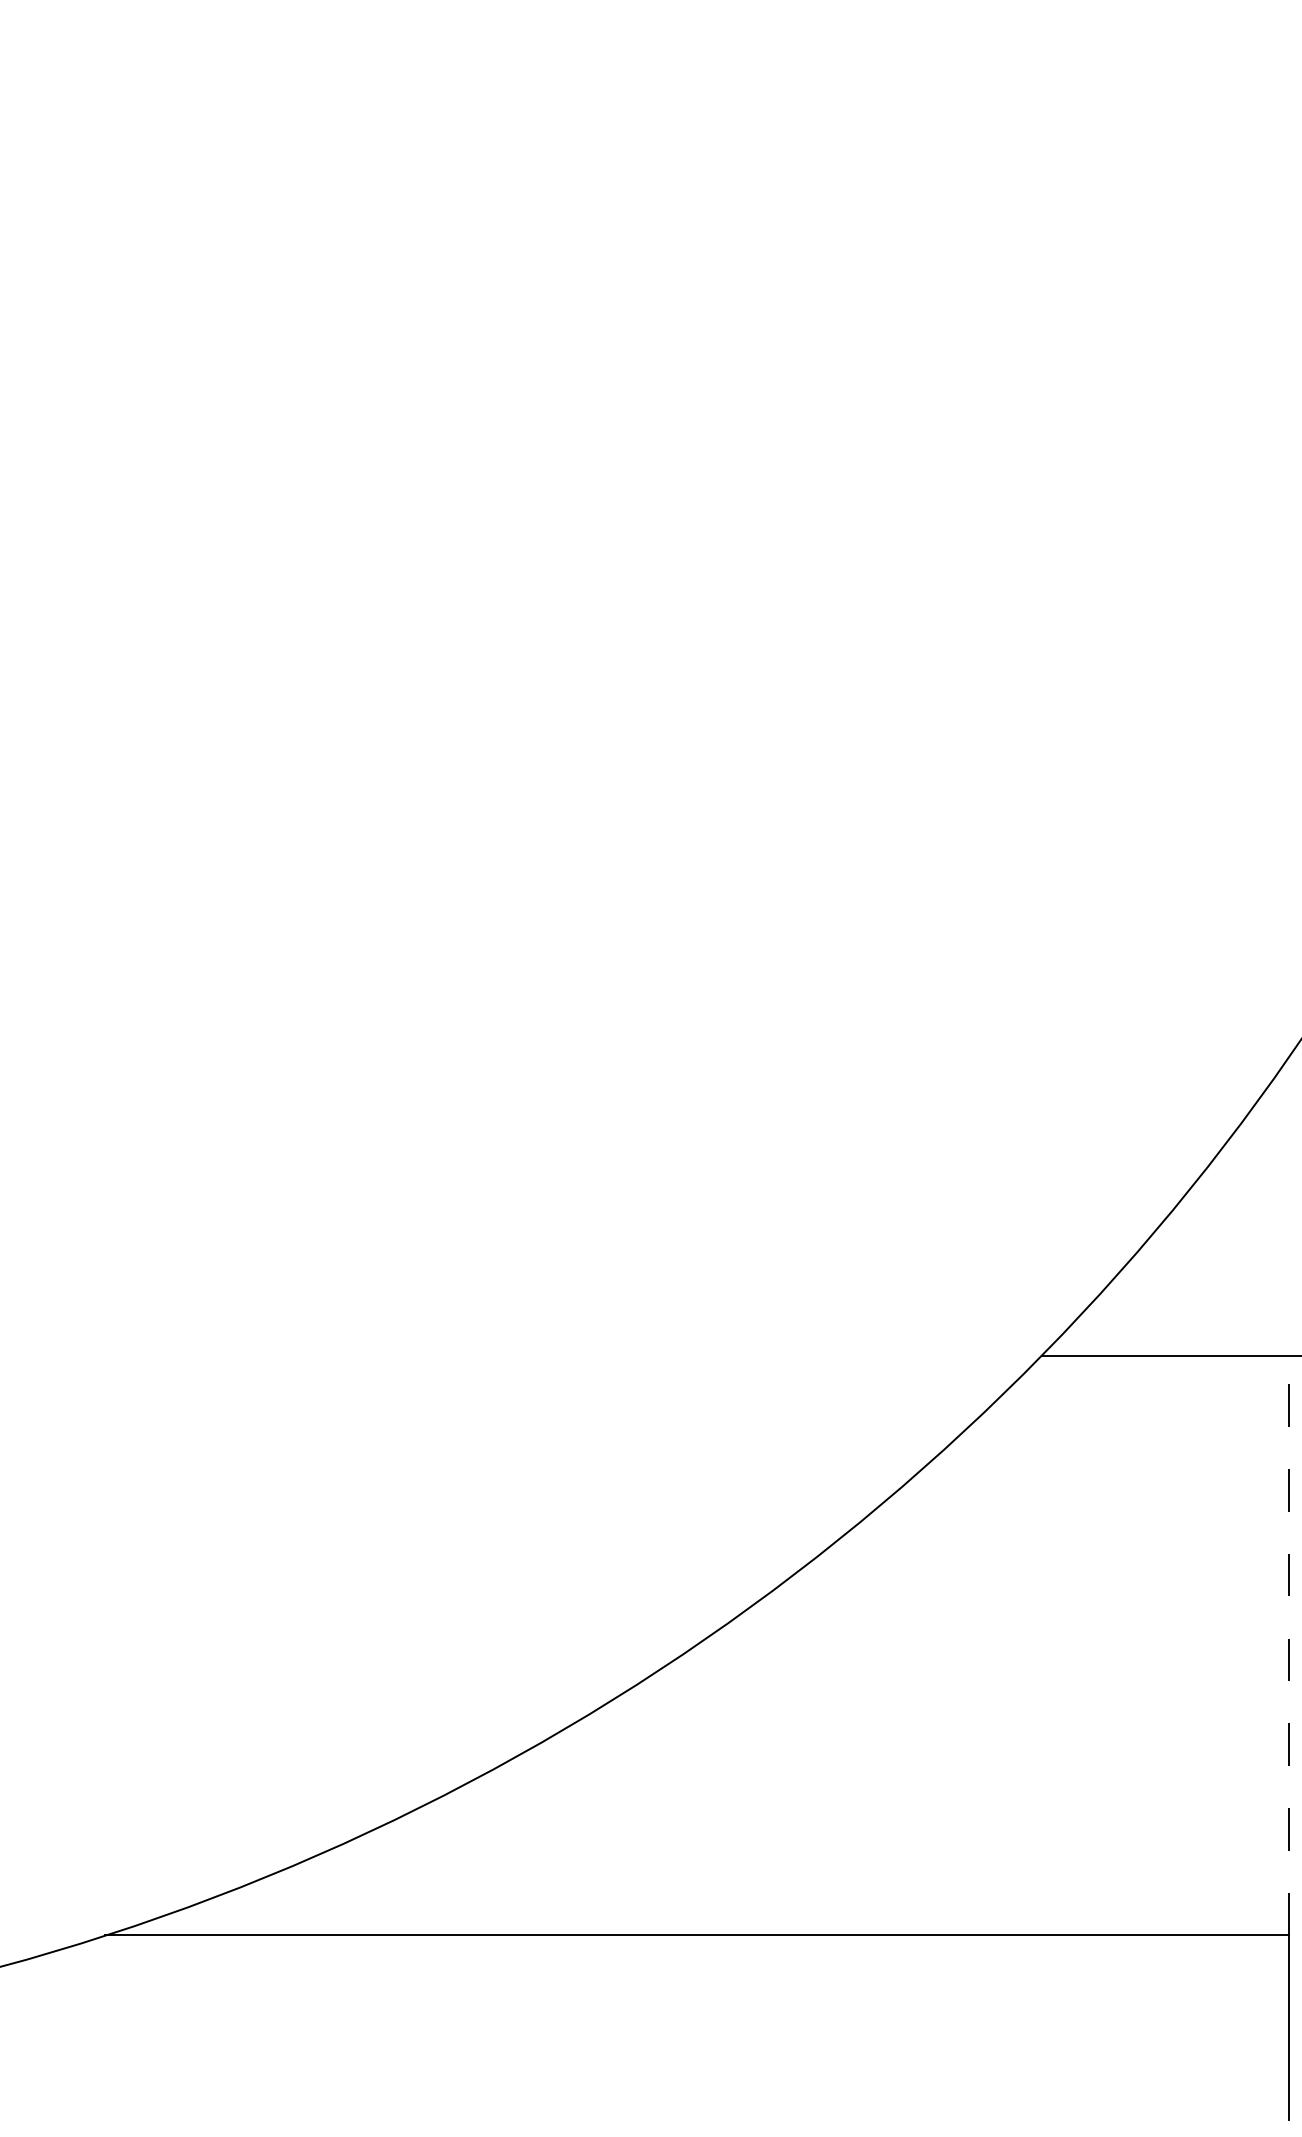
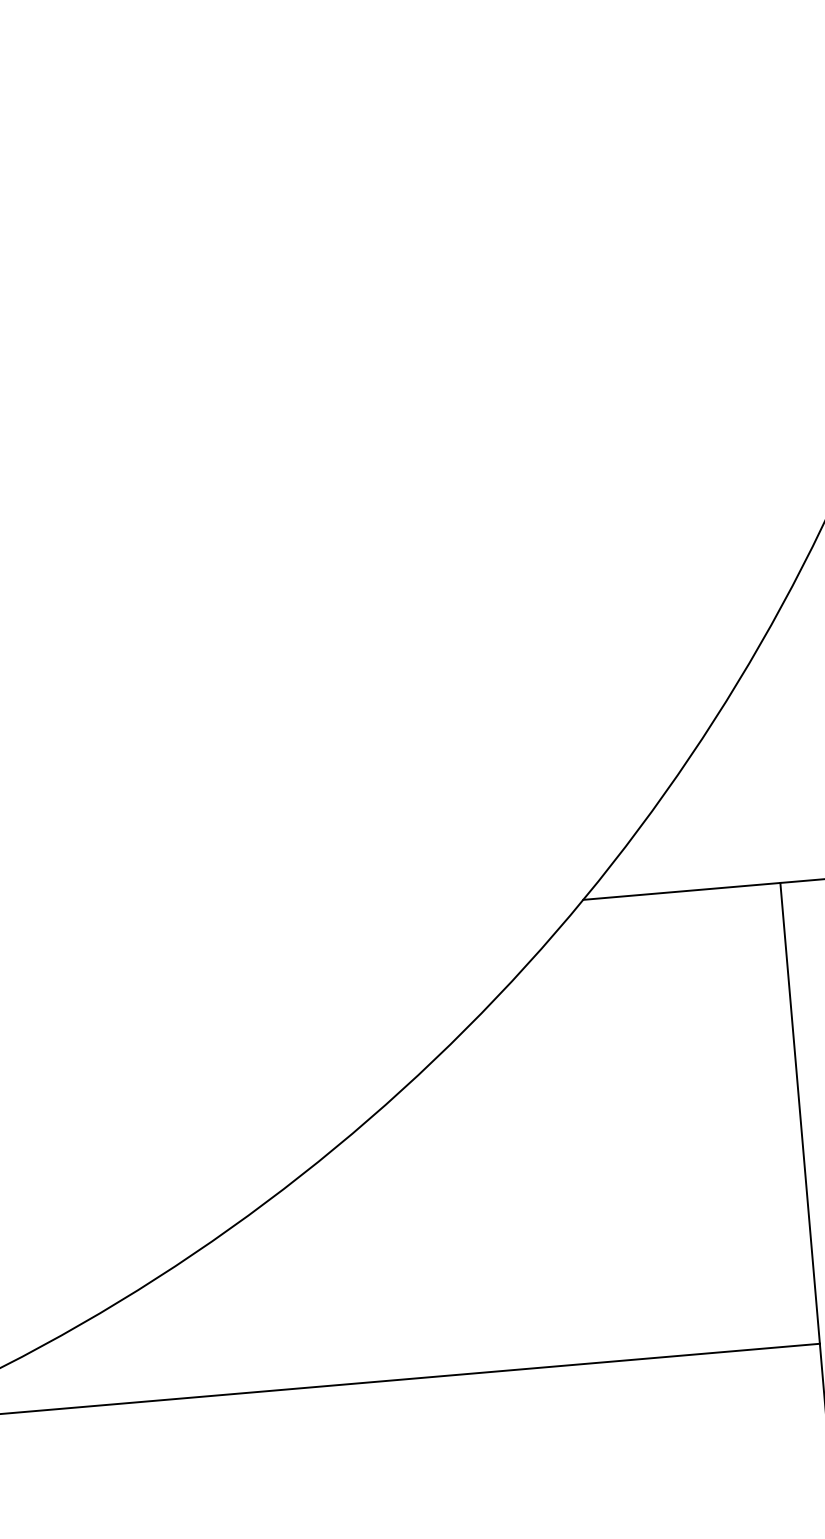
line: (1289, 1645) -> (800, 1113), dashed -> solid

